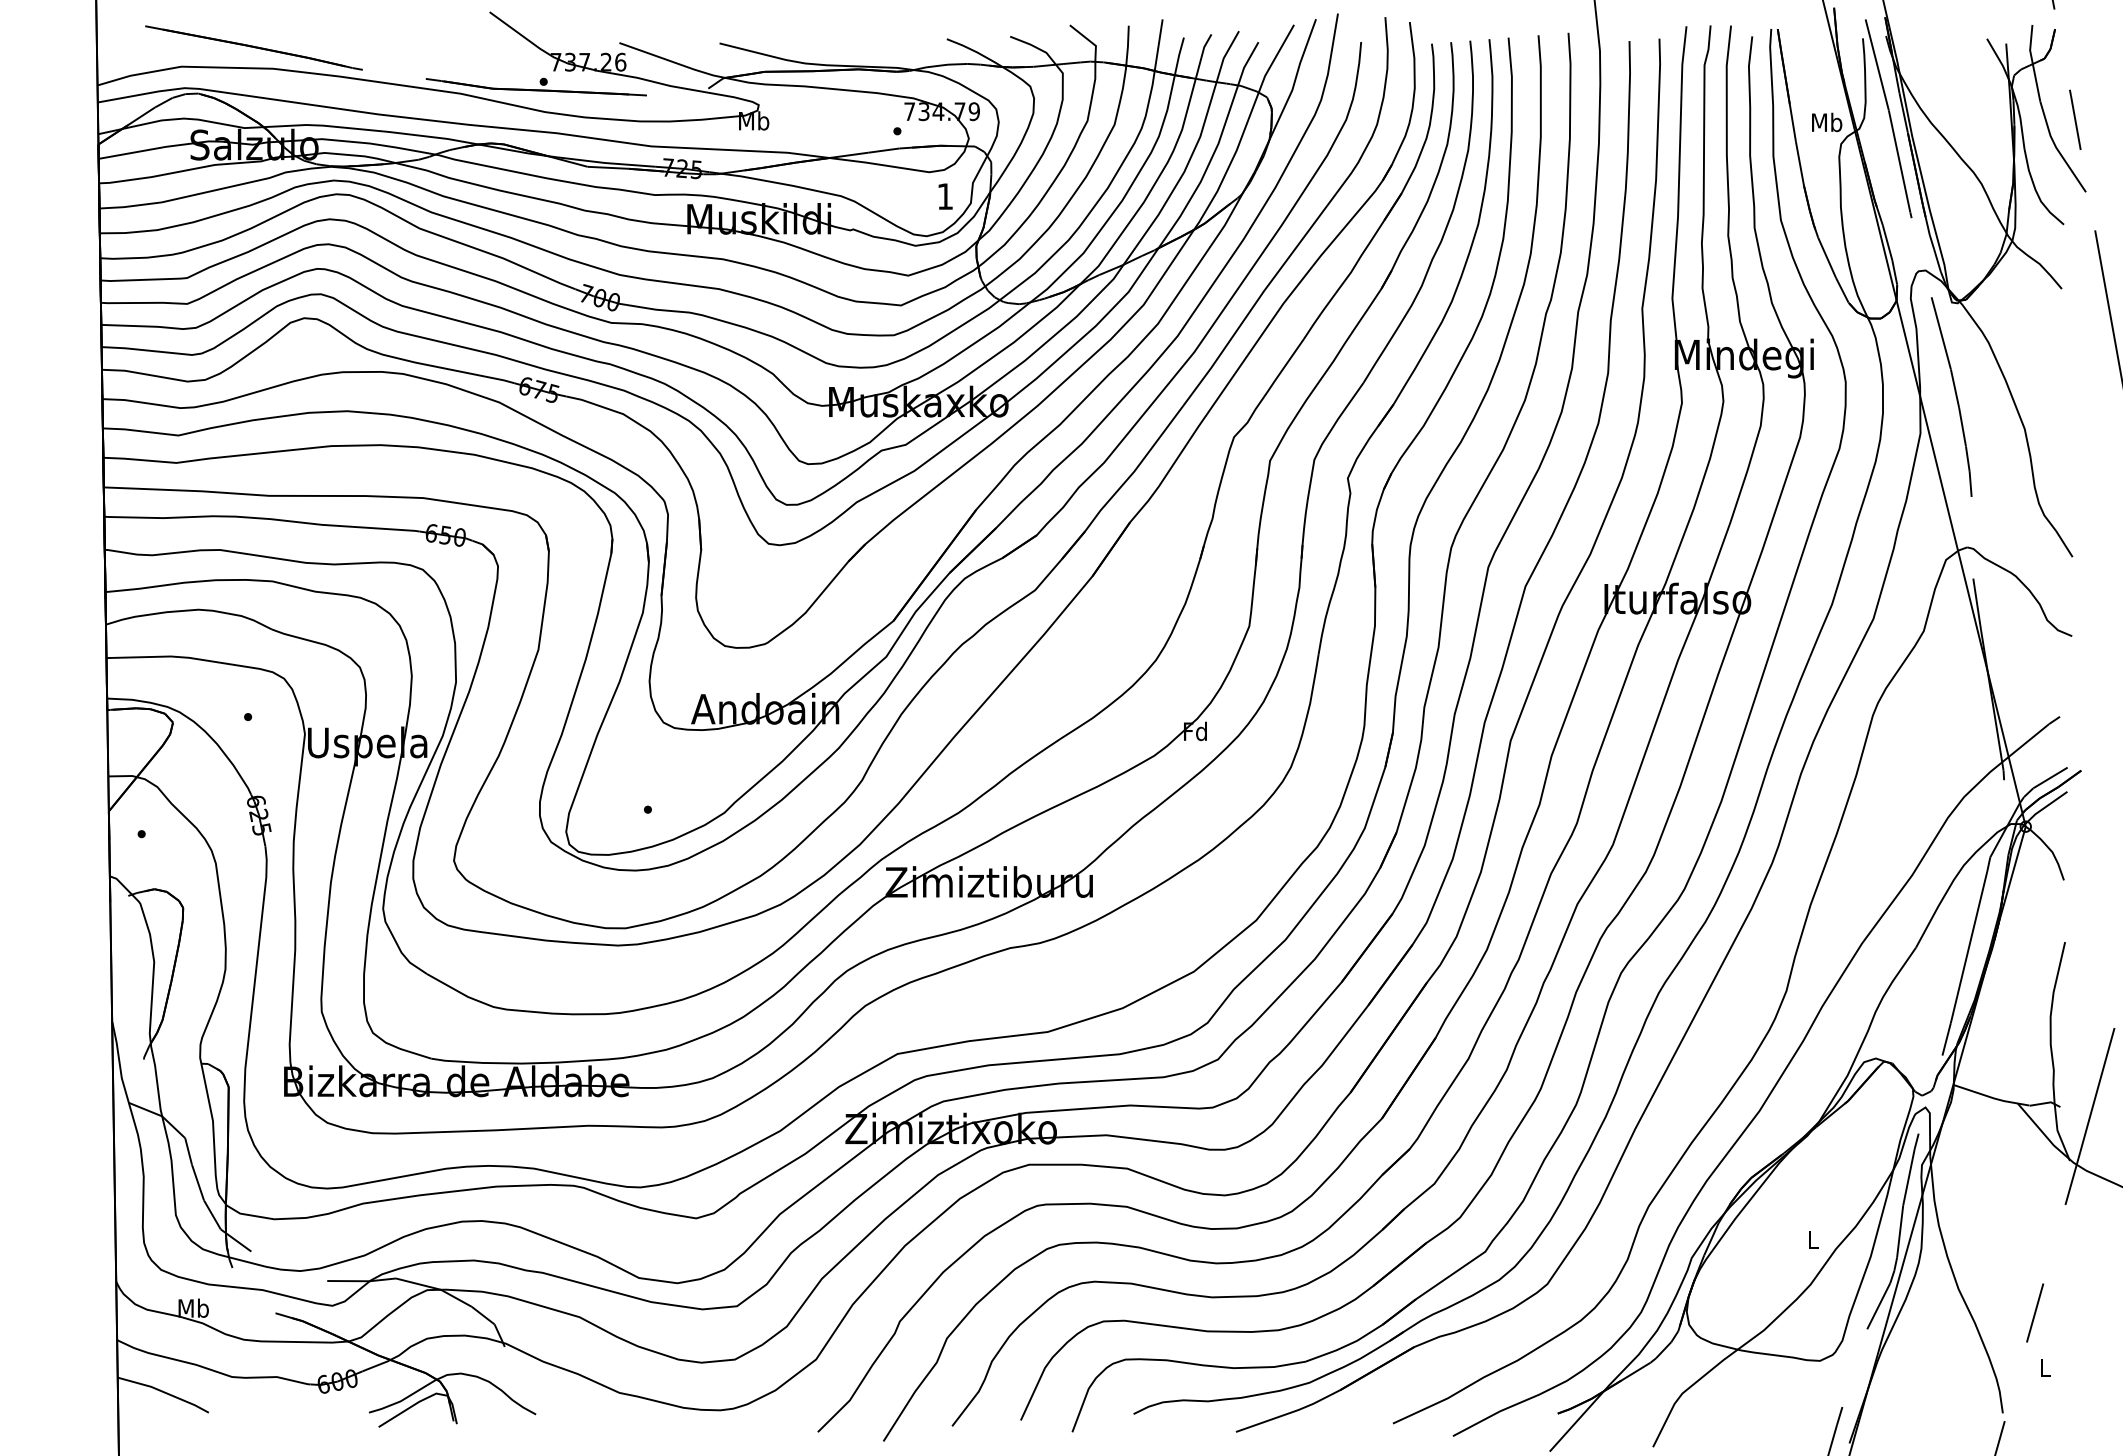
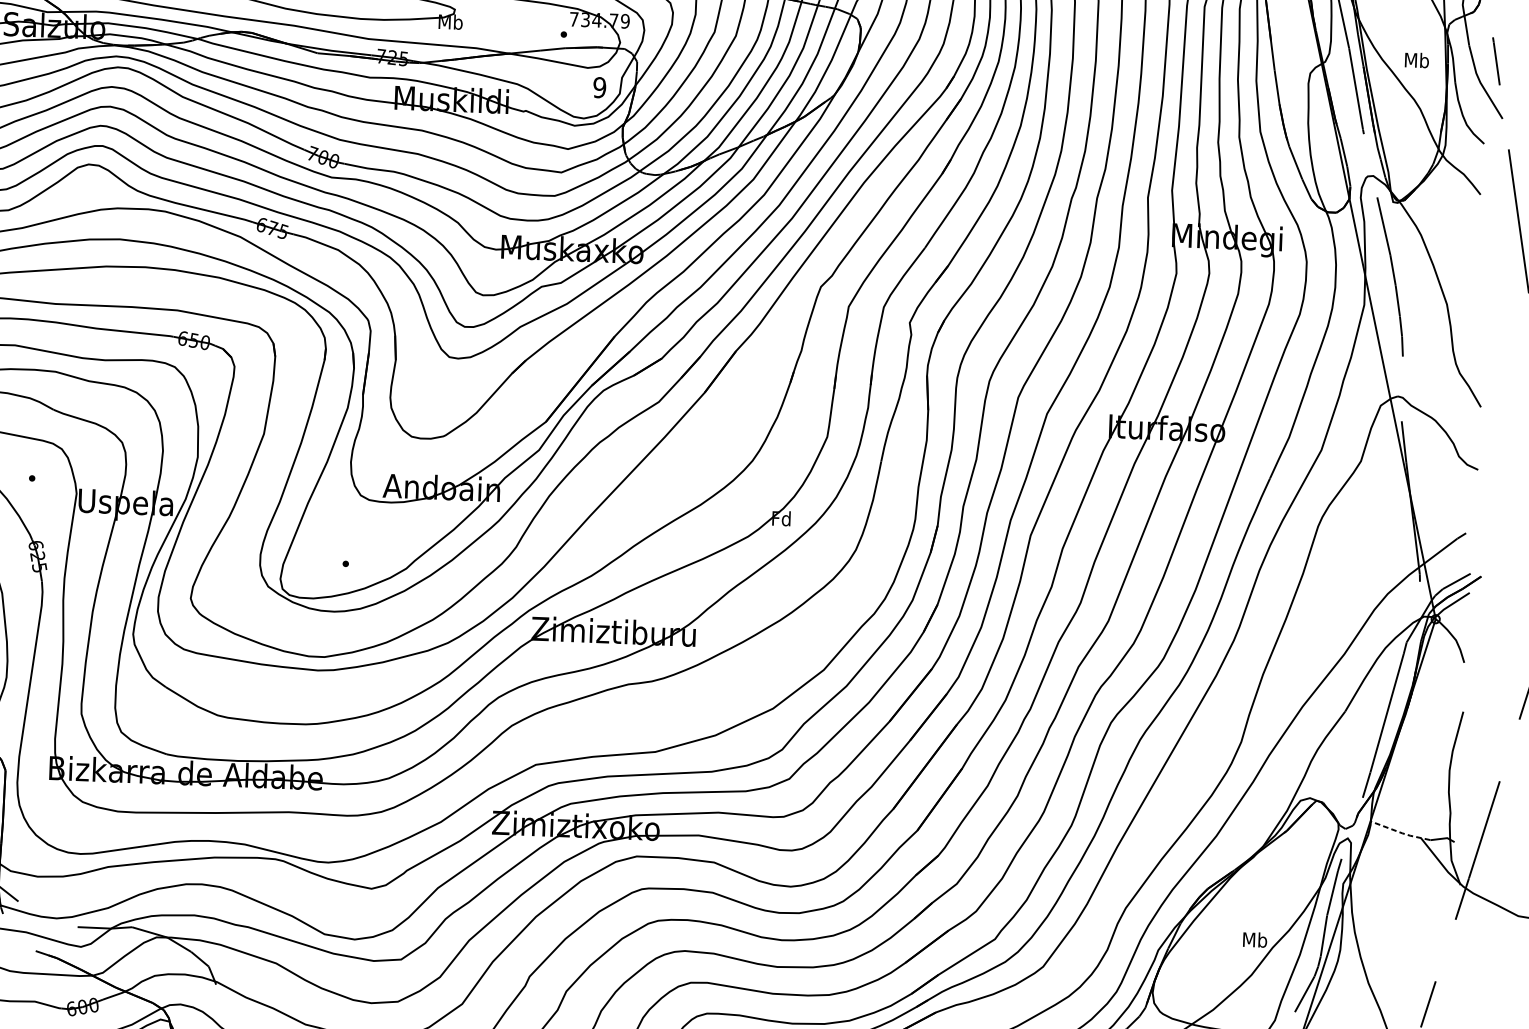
text: (1827, 122) -> (1417, 60), moved
text: (945, 196) -> (599, 87), 1 -> 9
line: (1991, 1097) -> (1400, 832), solid -> dashed
text: (1813, 1239) -> (1255, 939), L -> Mb

